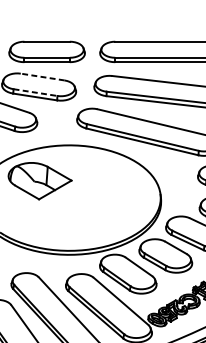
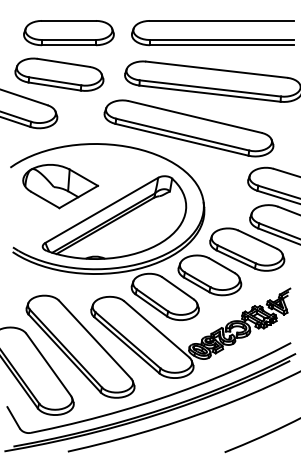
line: (42, 76) -> (63, 62), dashed -> solid
line: (35, 92) -> (55, 81), dashed -> solid
part: (85, 207) -> (114, 217), added

